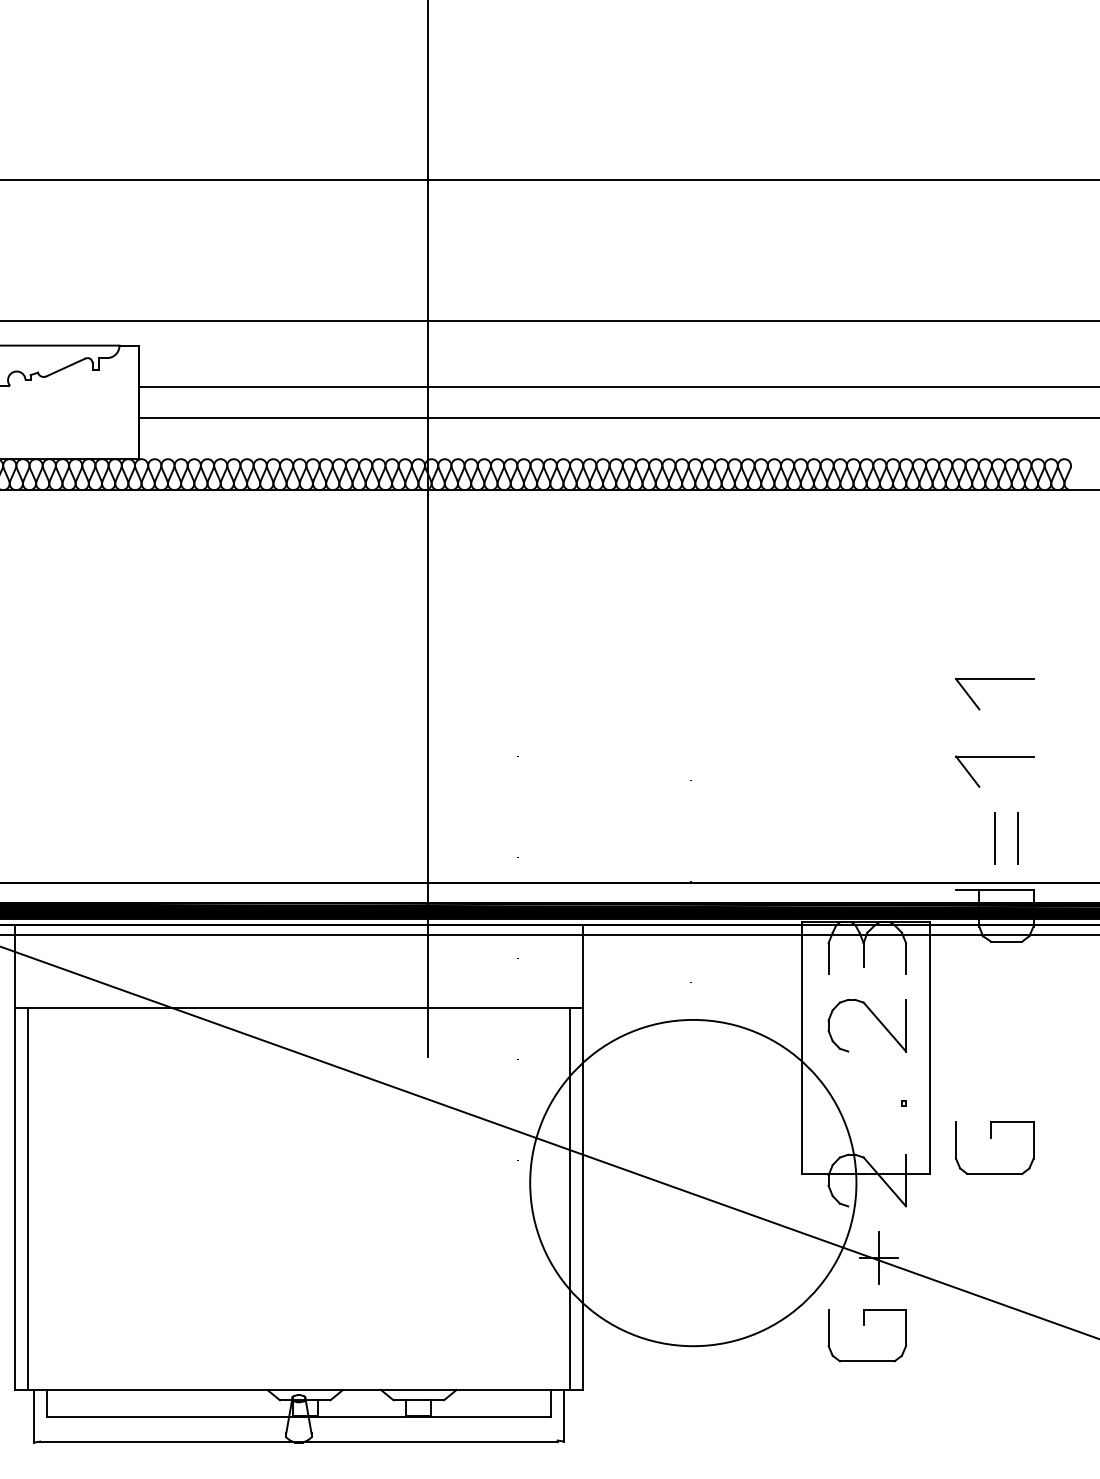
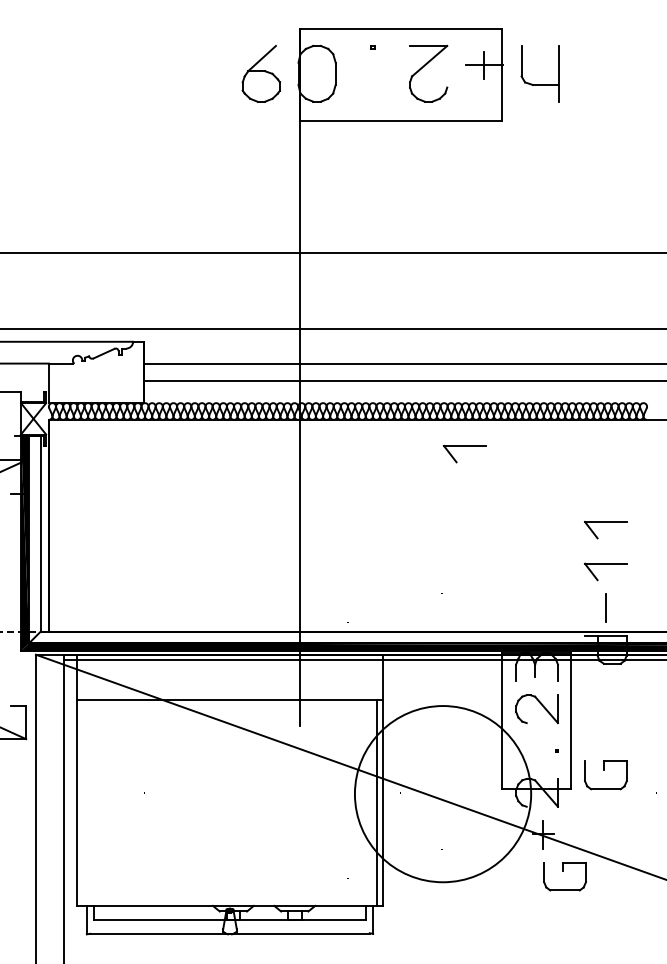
part: (733, 539) -> (464, 446), added
line: (1018, 837) -> (618, 607), removed
line: (27, 1198) -> (83, 802), removed
part: (866, 1335) -> (564, 876), moved

